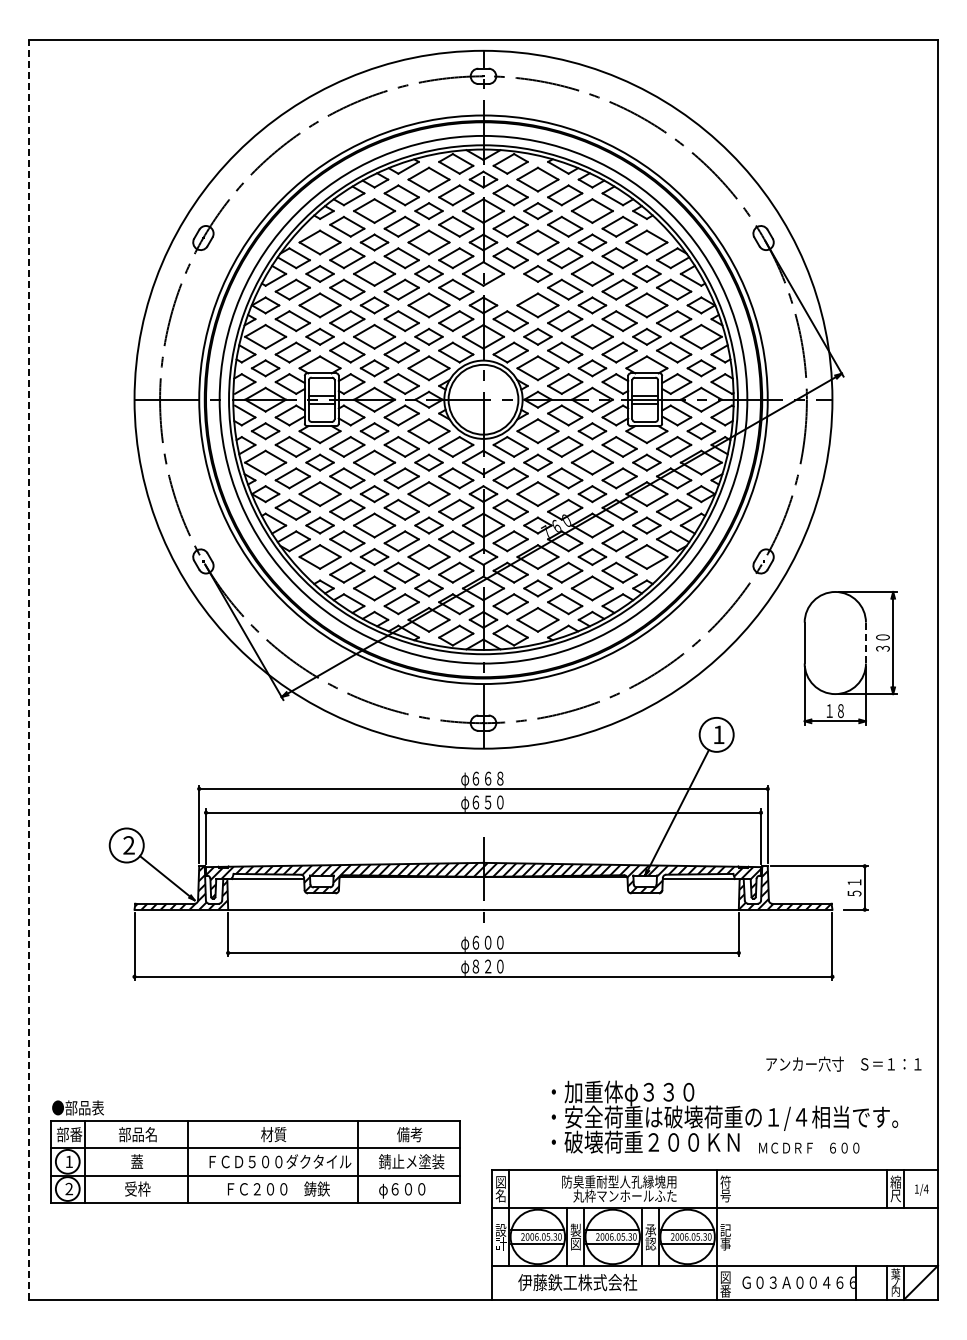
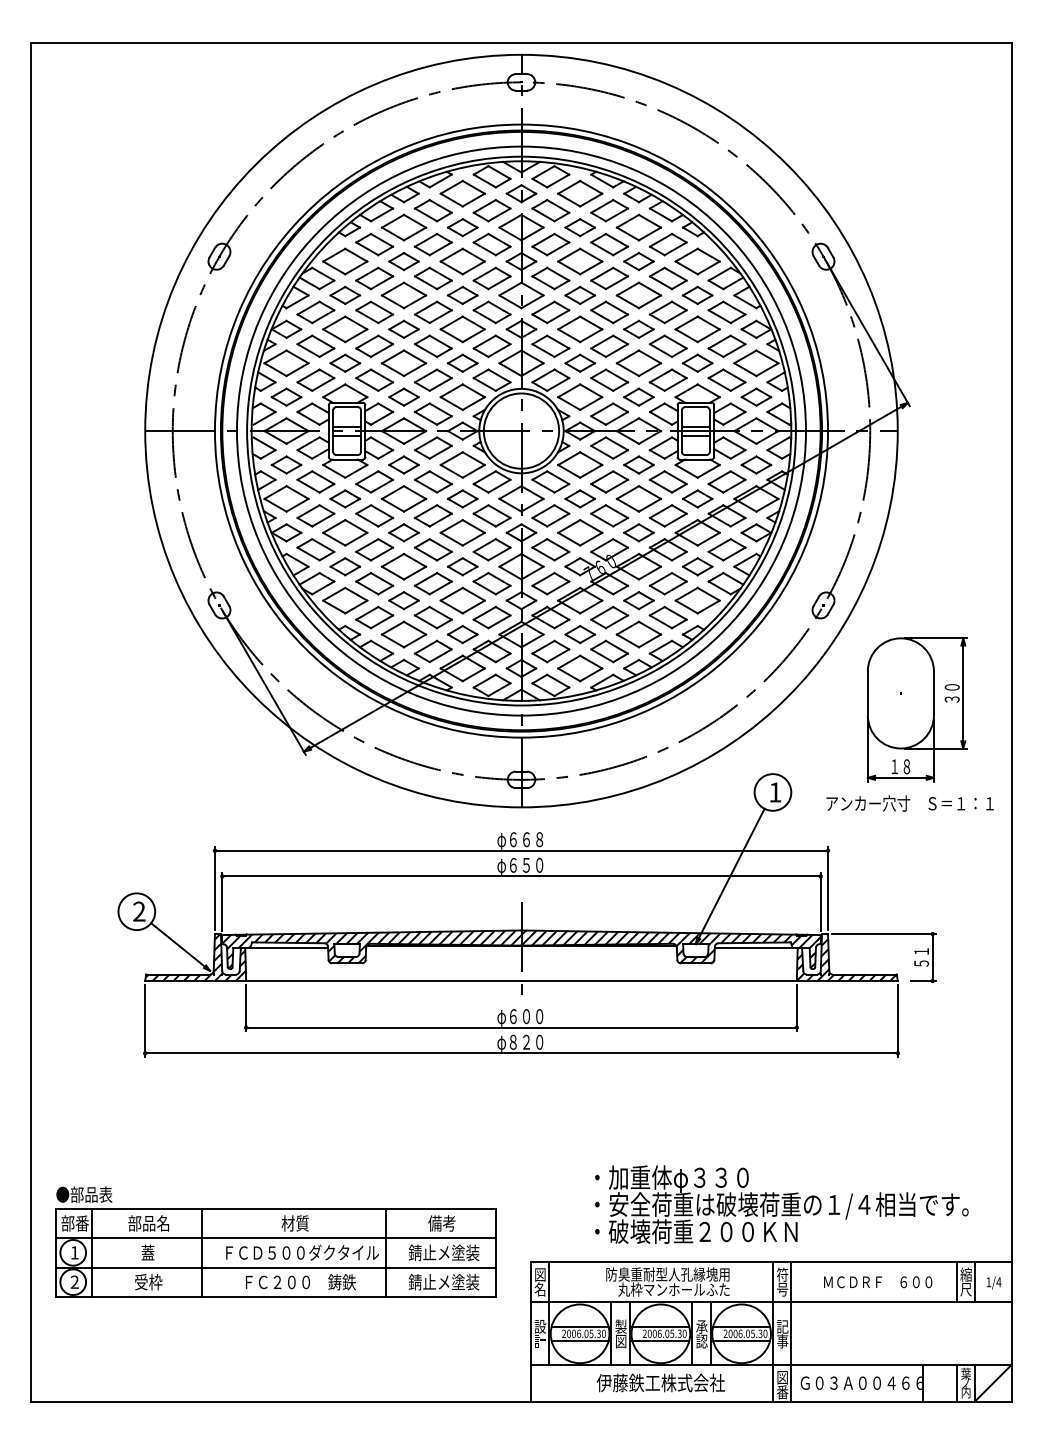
part: (510, 289) -> (550, 312), added
line: (865, 642) -> (933, 692), dashed -> solid
line: (29, 669) -> (31, 721), dashed -> solid
text: (843, 1063) -> (909, 802), moved
text: (809, 1147) -> (878, 1281), moved
text: (411, 1189) -> (443, 1282), φ６００ -> 錆止メ塗装
line: (733, 1234) -> (791, 1331), added
text: (577, 1282) -> (660, 1382), moved

